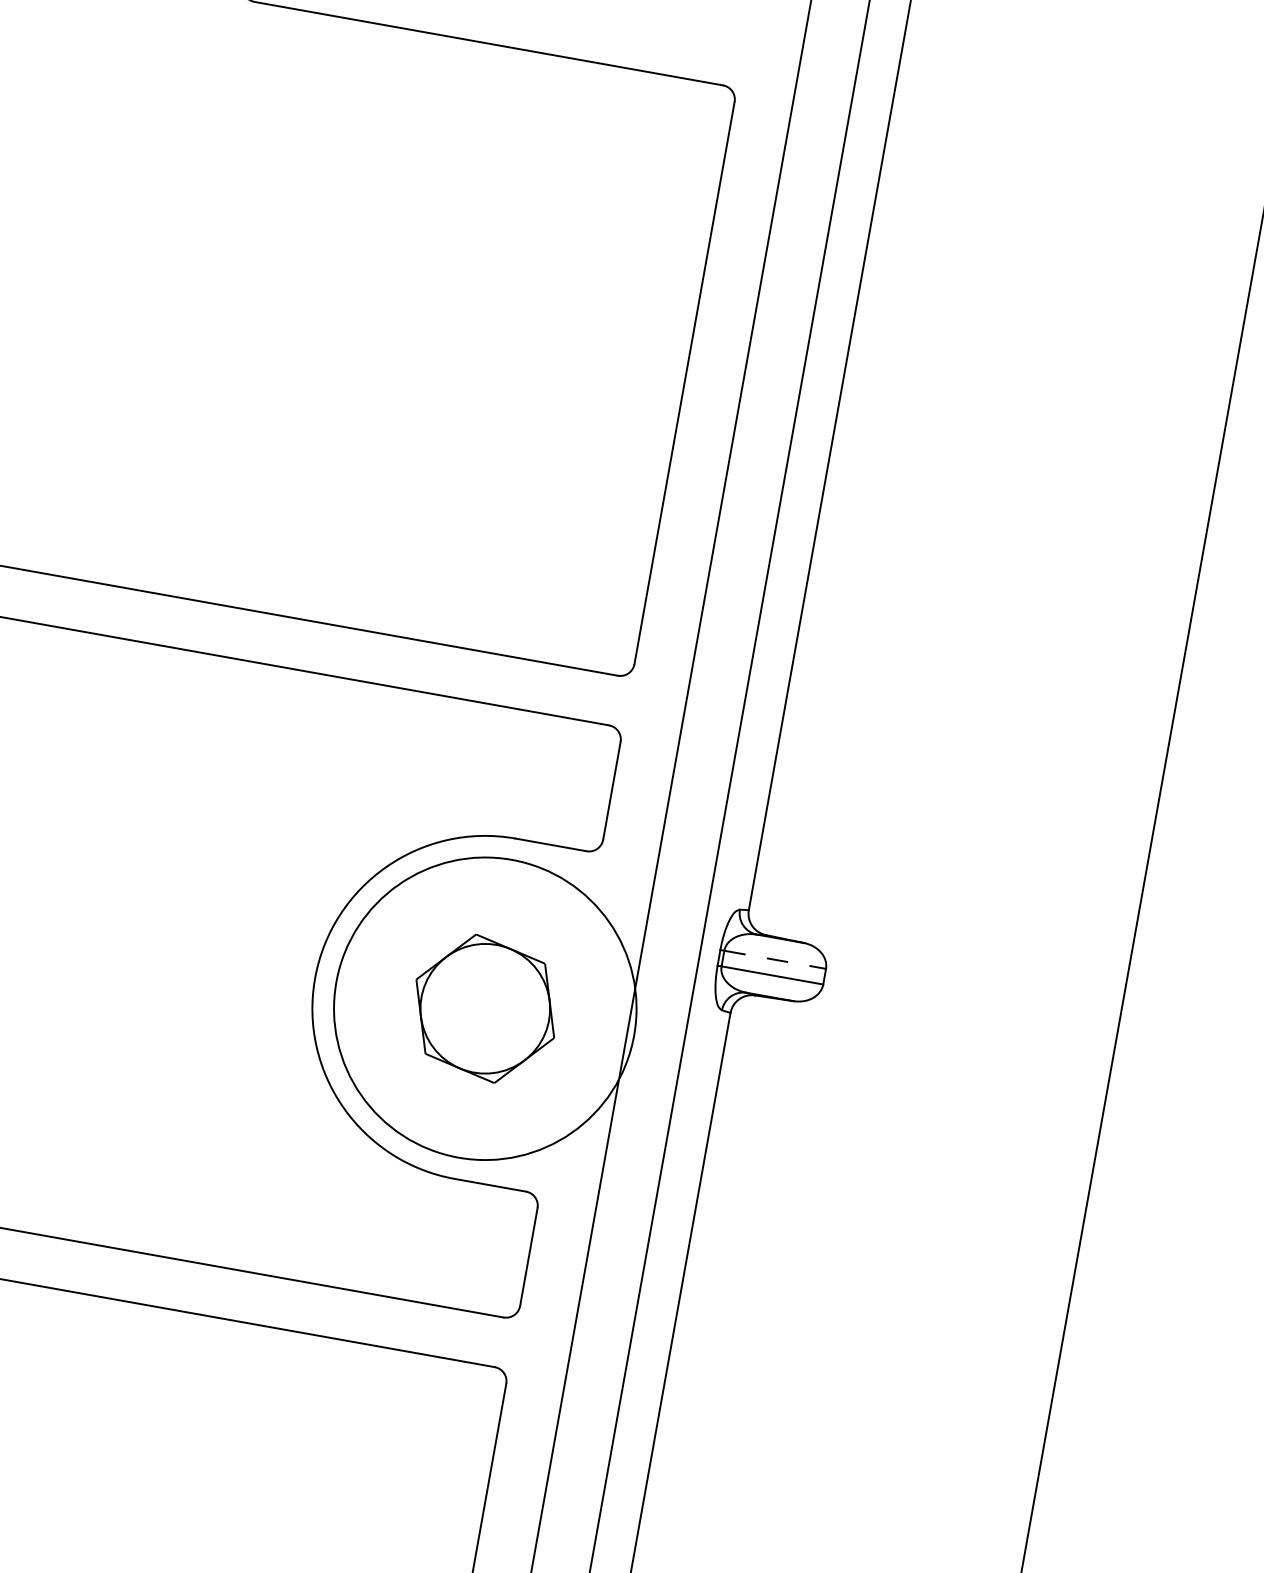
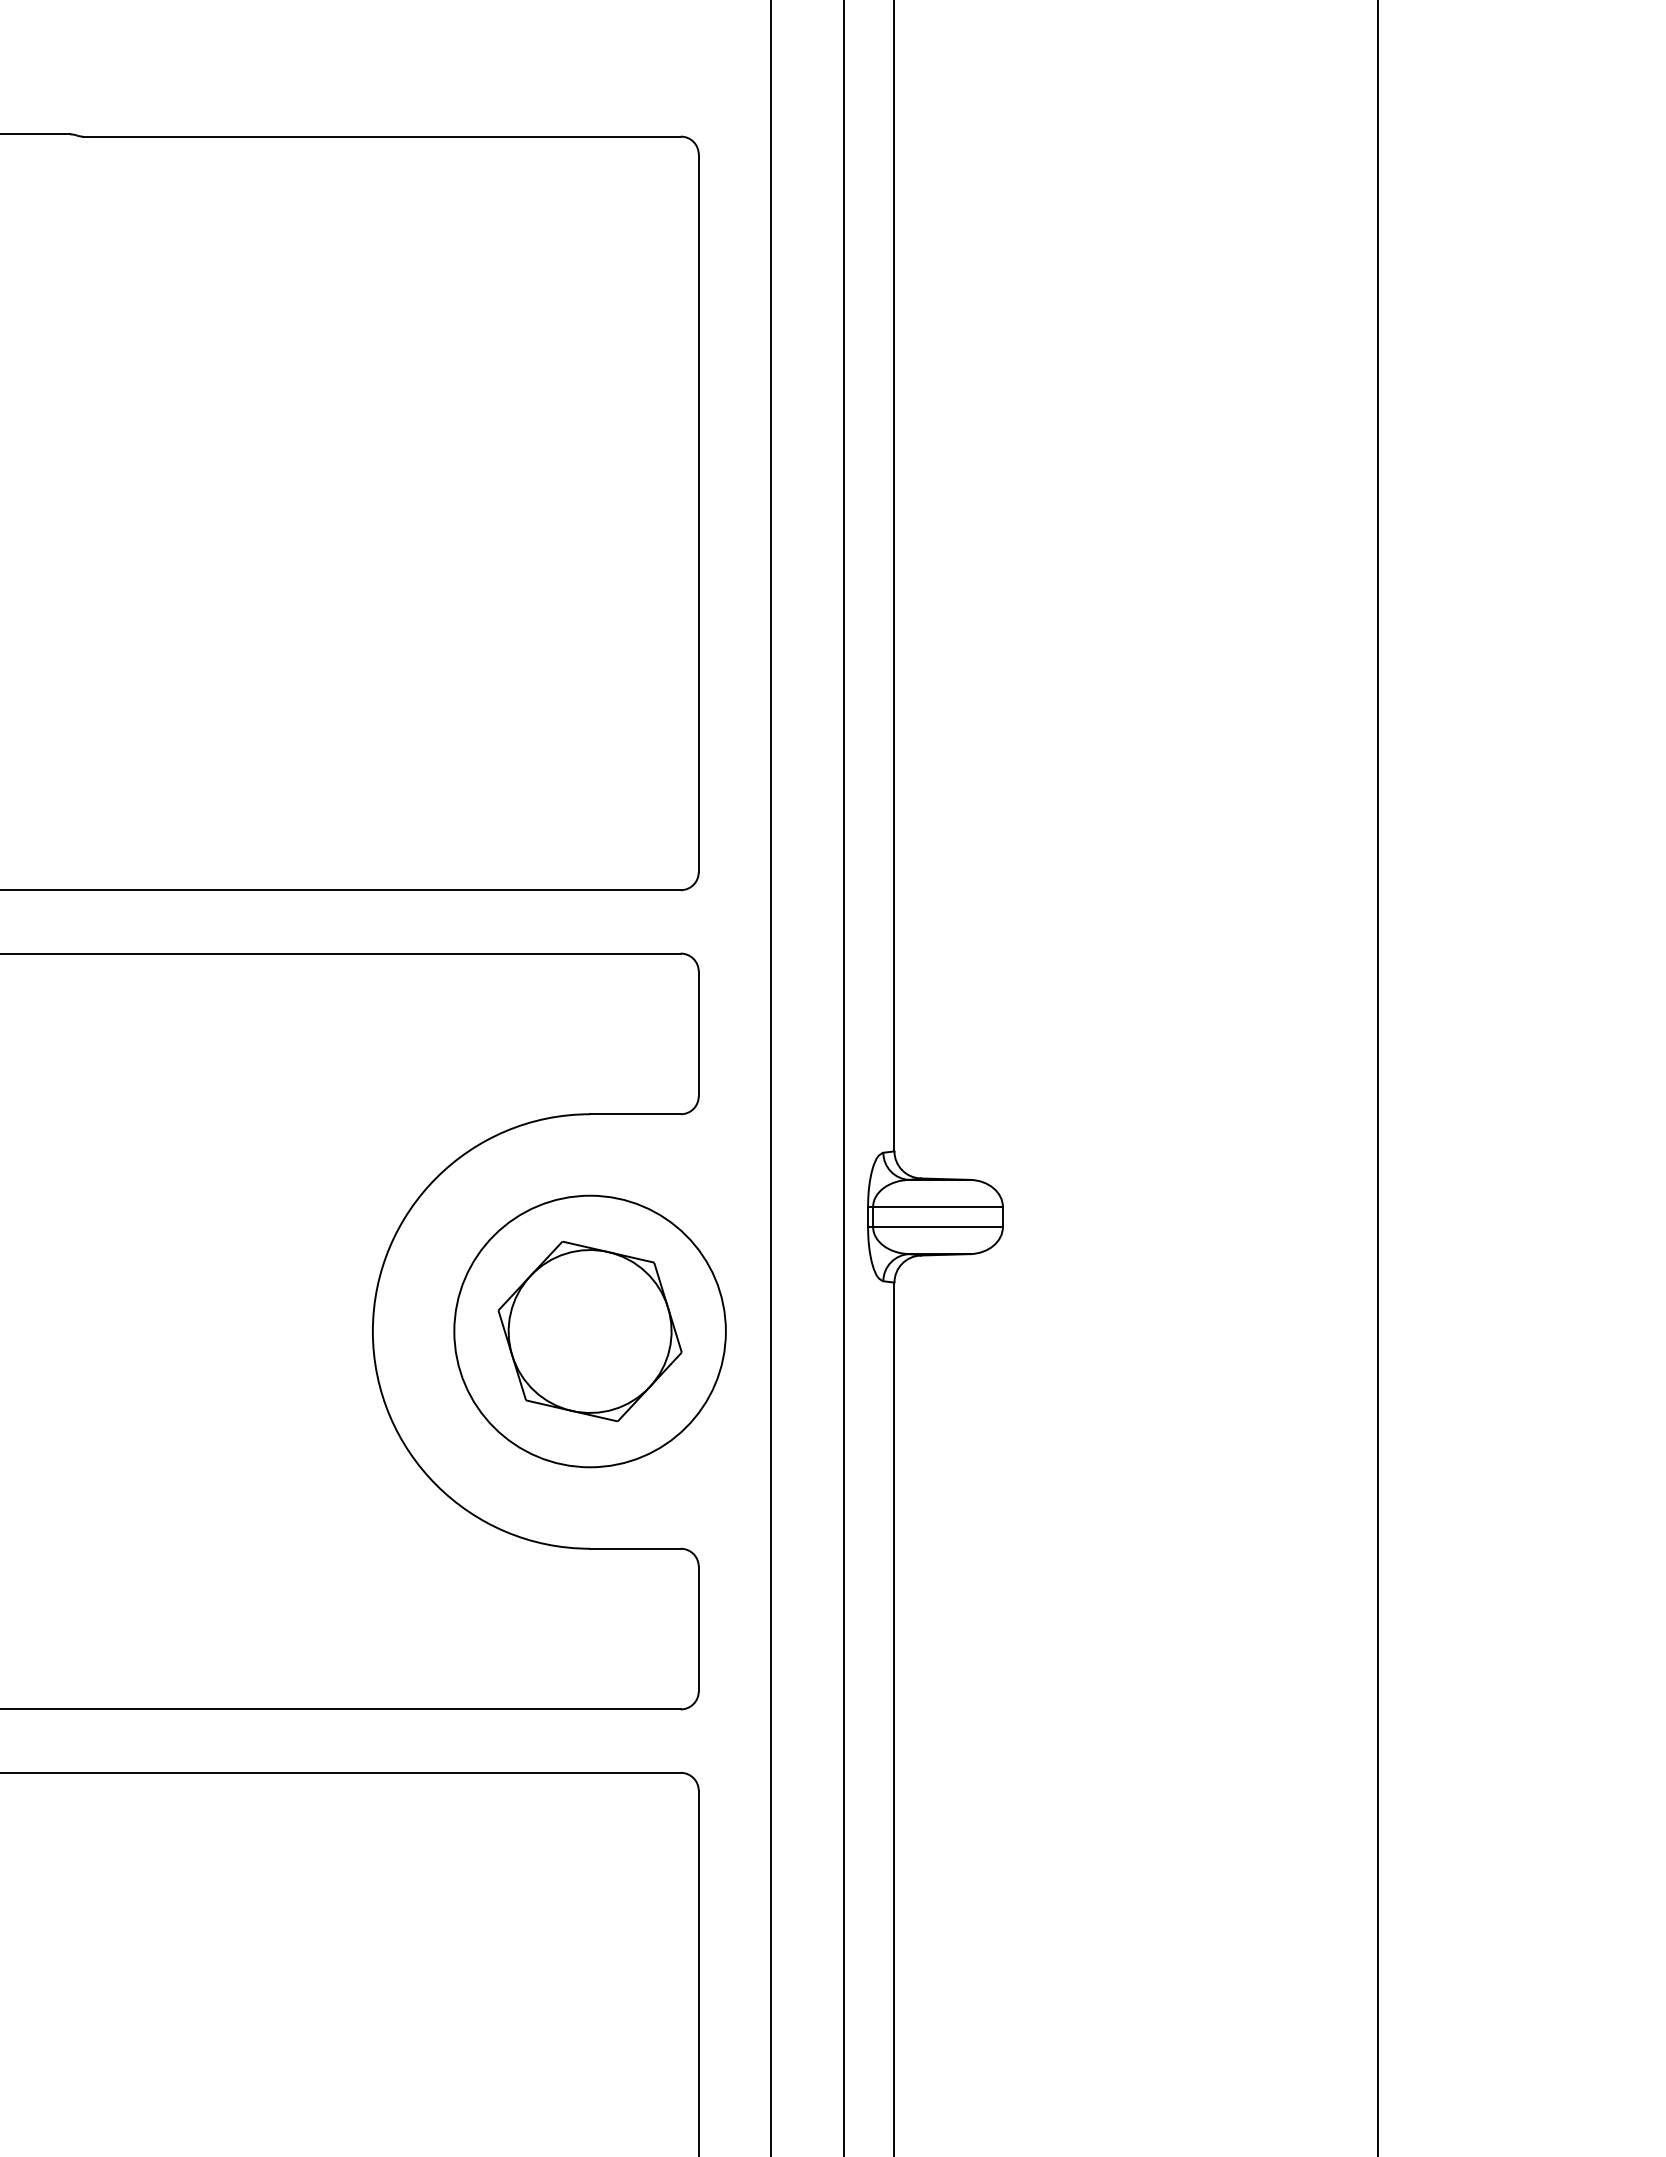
line: (775, 960) -> (938, 1207), dashed -> solid
circle: (484, 1008) -> (589, 1331), size x0.71

